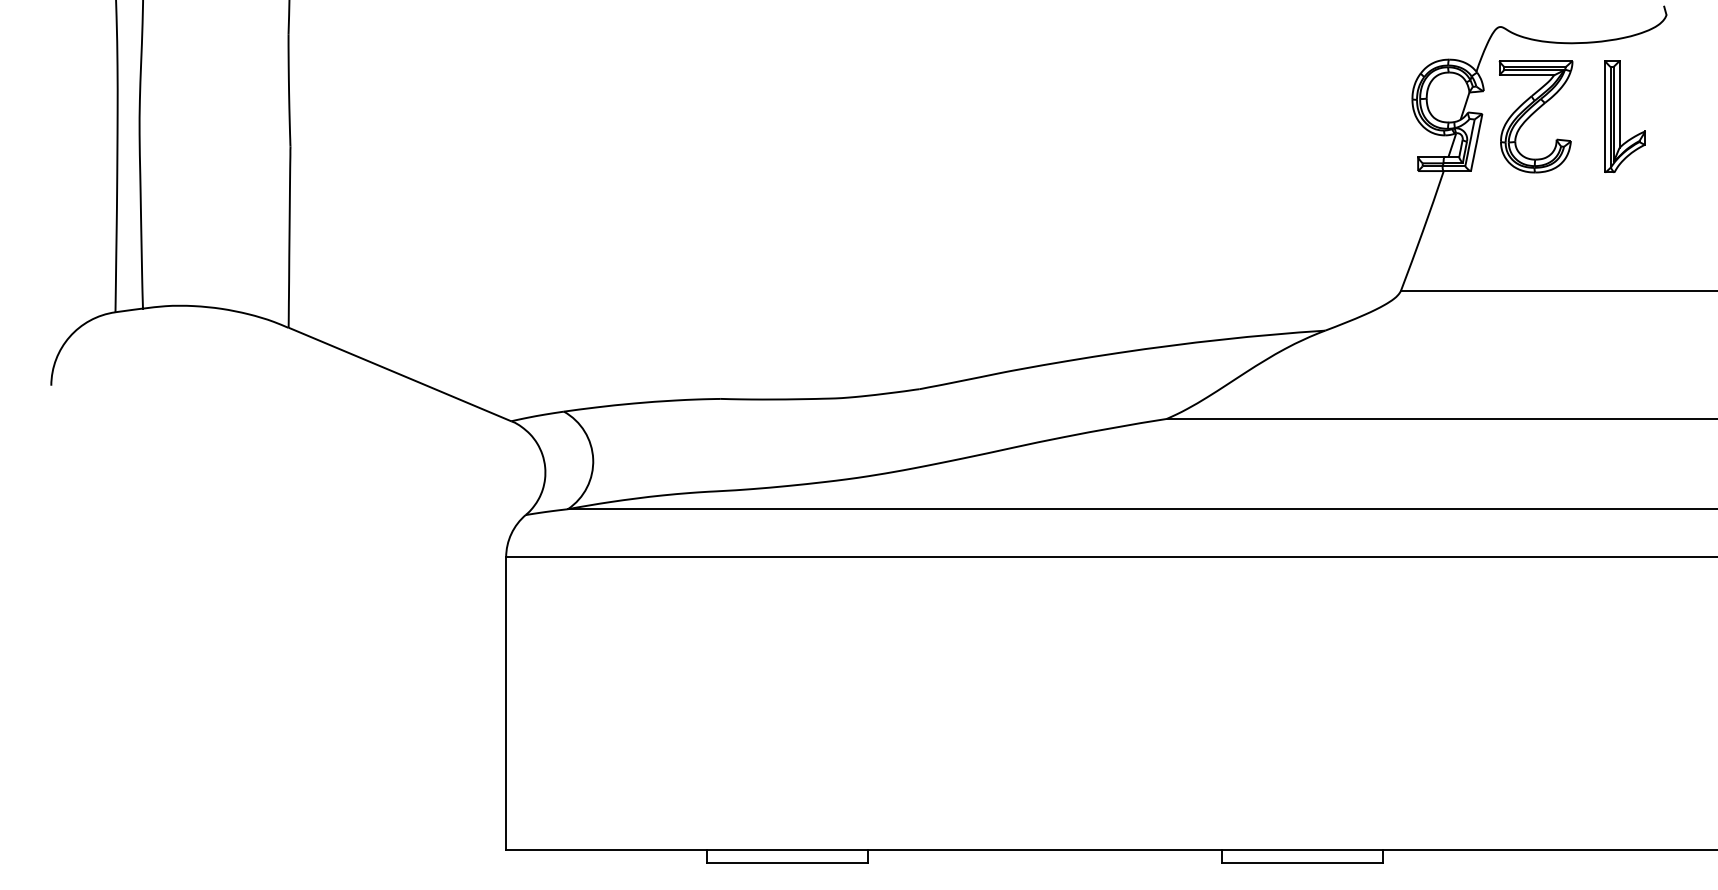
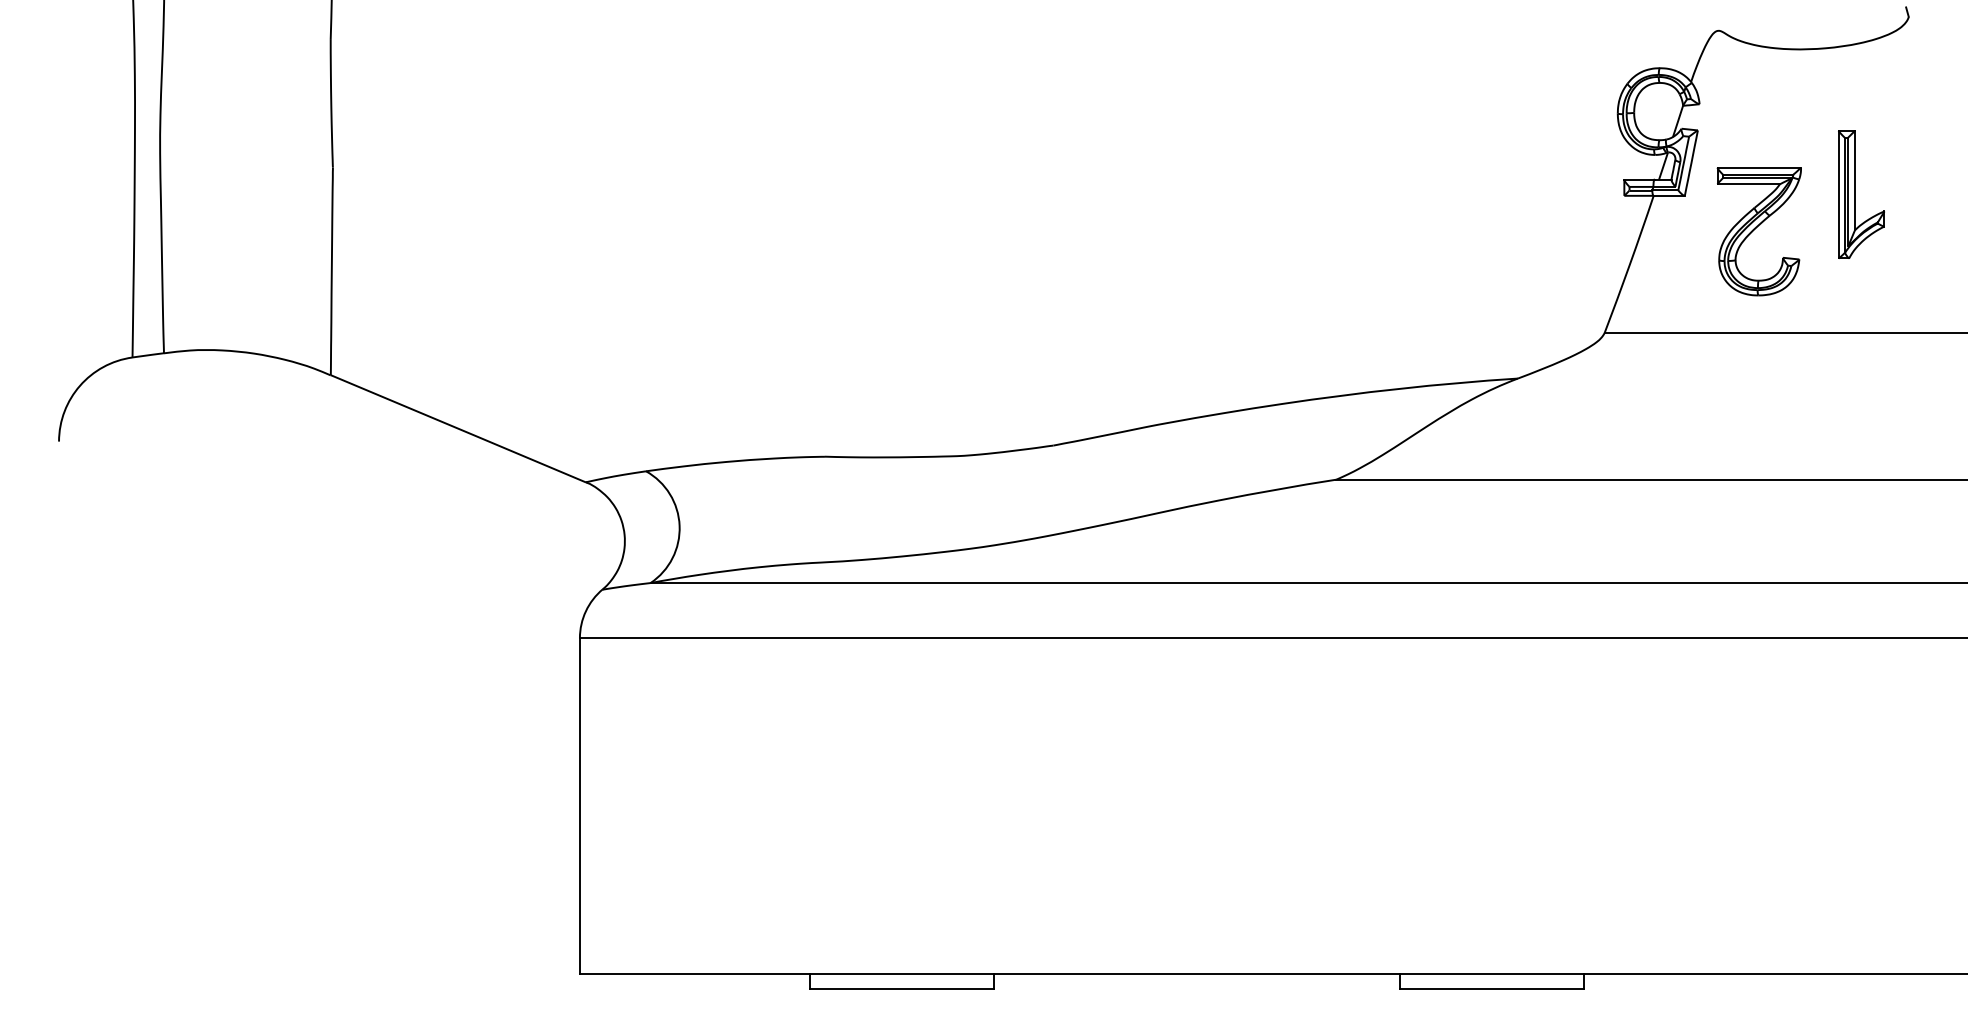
part: (1535, 116) -> (1758, 231), moved
part: (1625, 116) -> (1861, 194), moved

